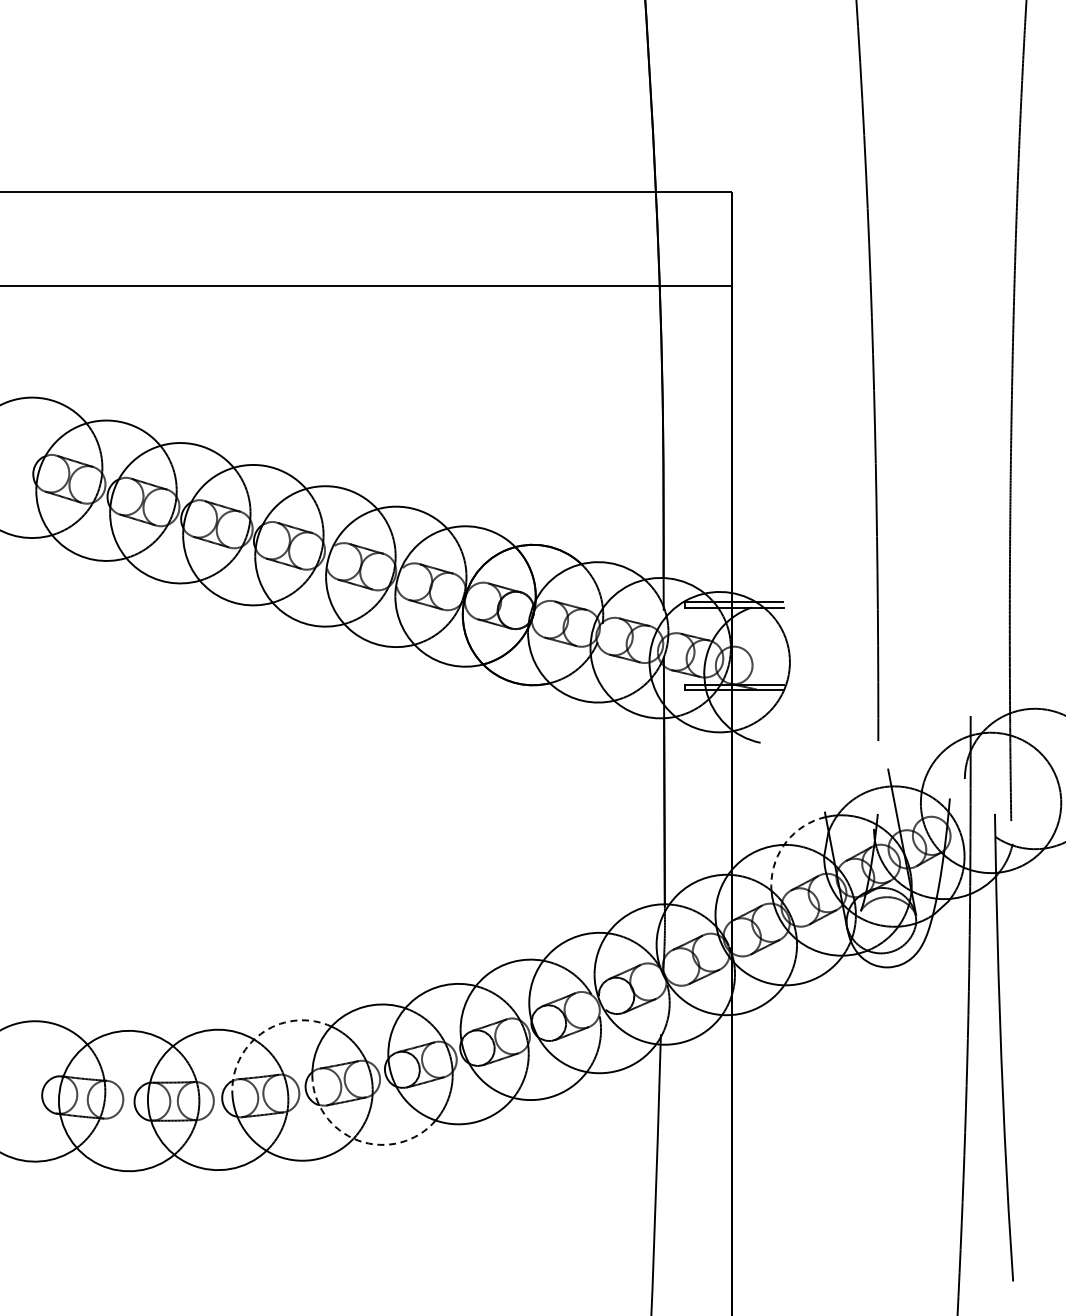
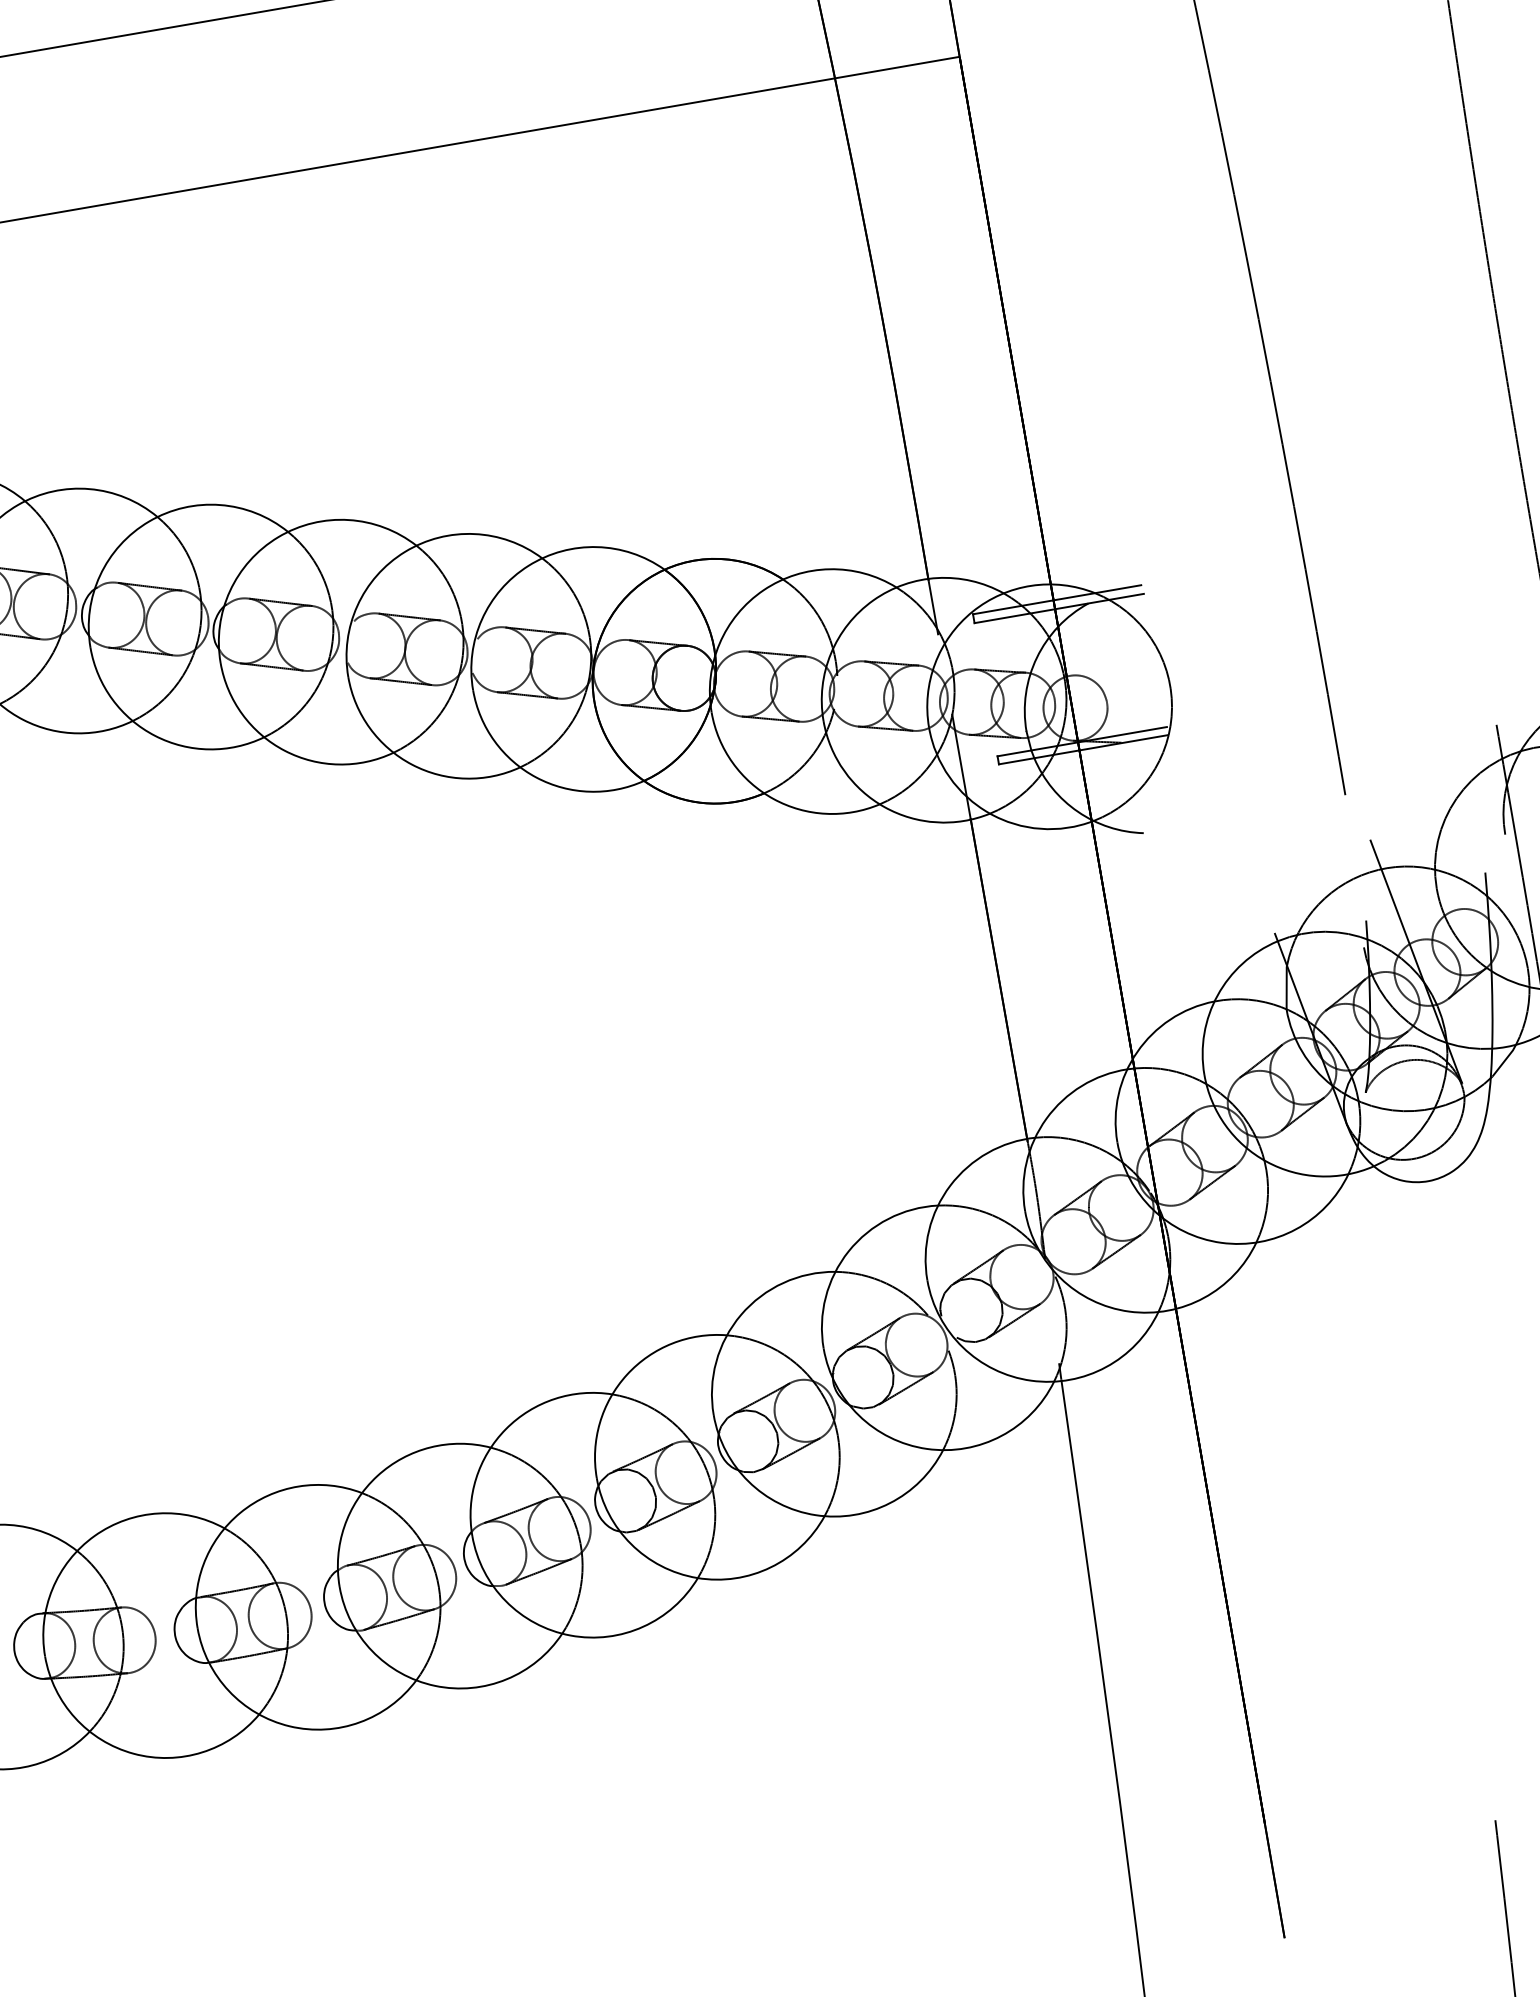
arc: (786, 841) -> (1217, 994), dashed -> solid
arc: (264, 1031) -> (377, 1476), dashed -> solid
arc: (358, 1140) -> (571, 1635), dashed -> solid

